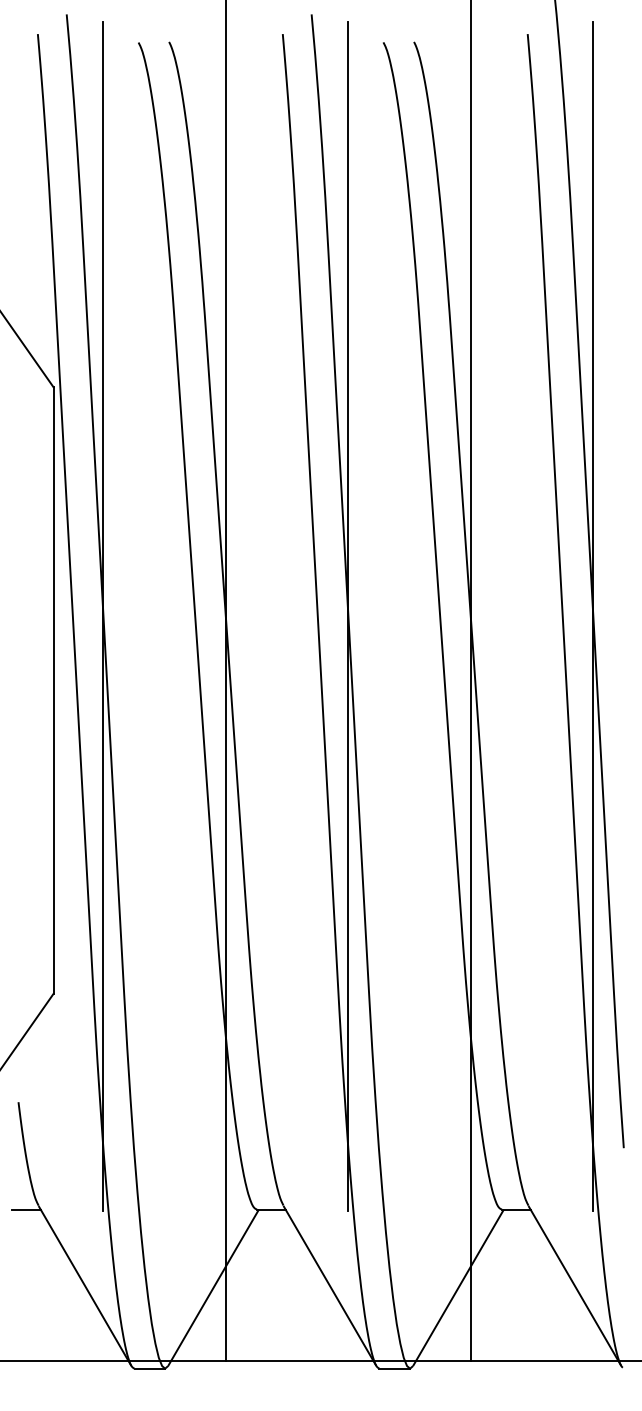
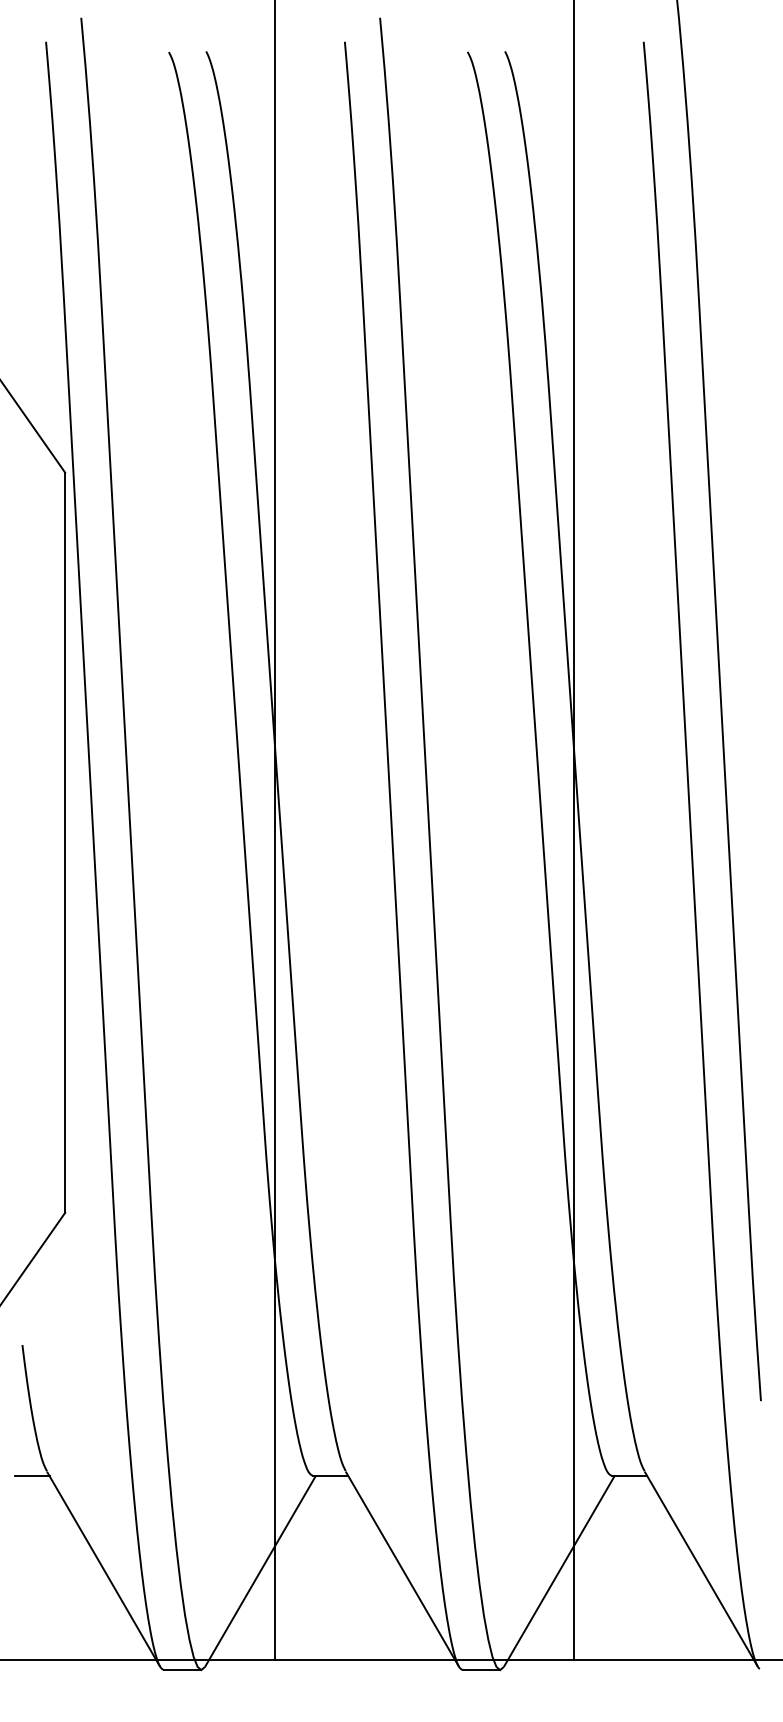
line: (103, 615) -> (126, 751), removed
line: (348, 615) -> (425, 751), removed
line: (593, 615) -> (723, 751), removed

